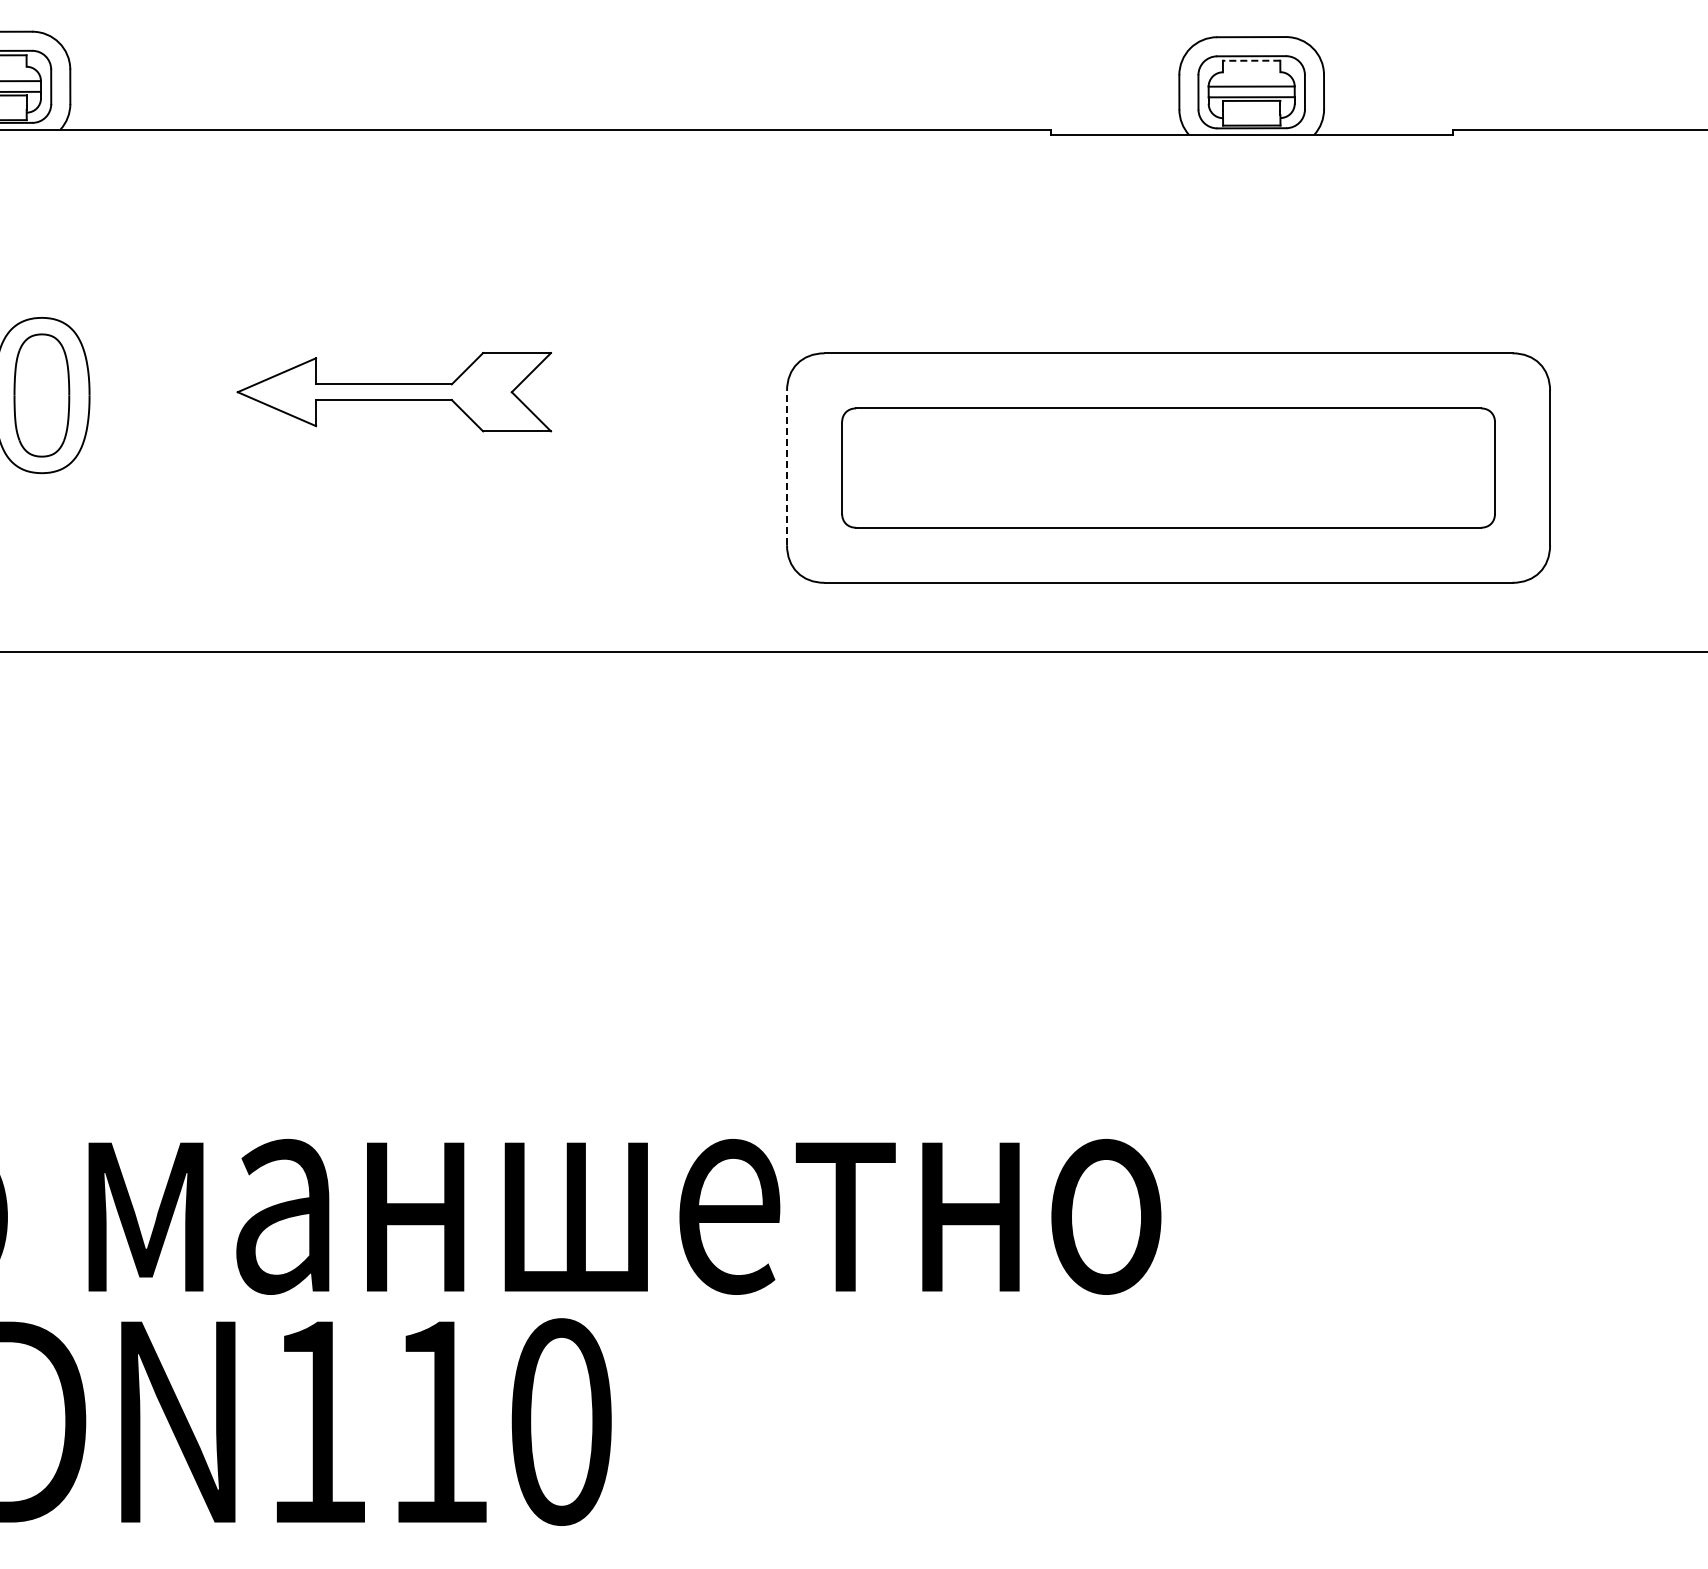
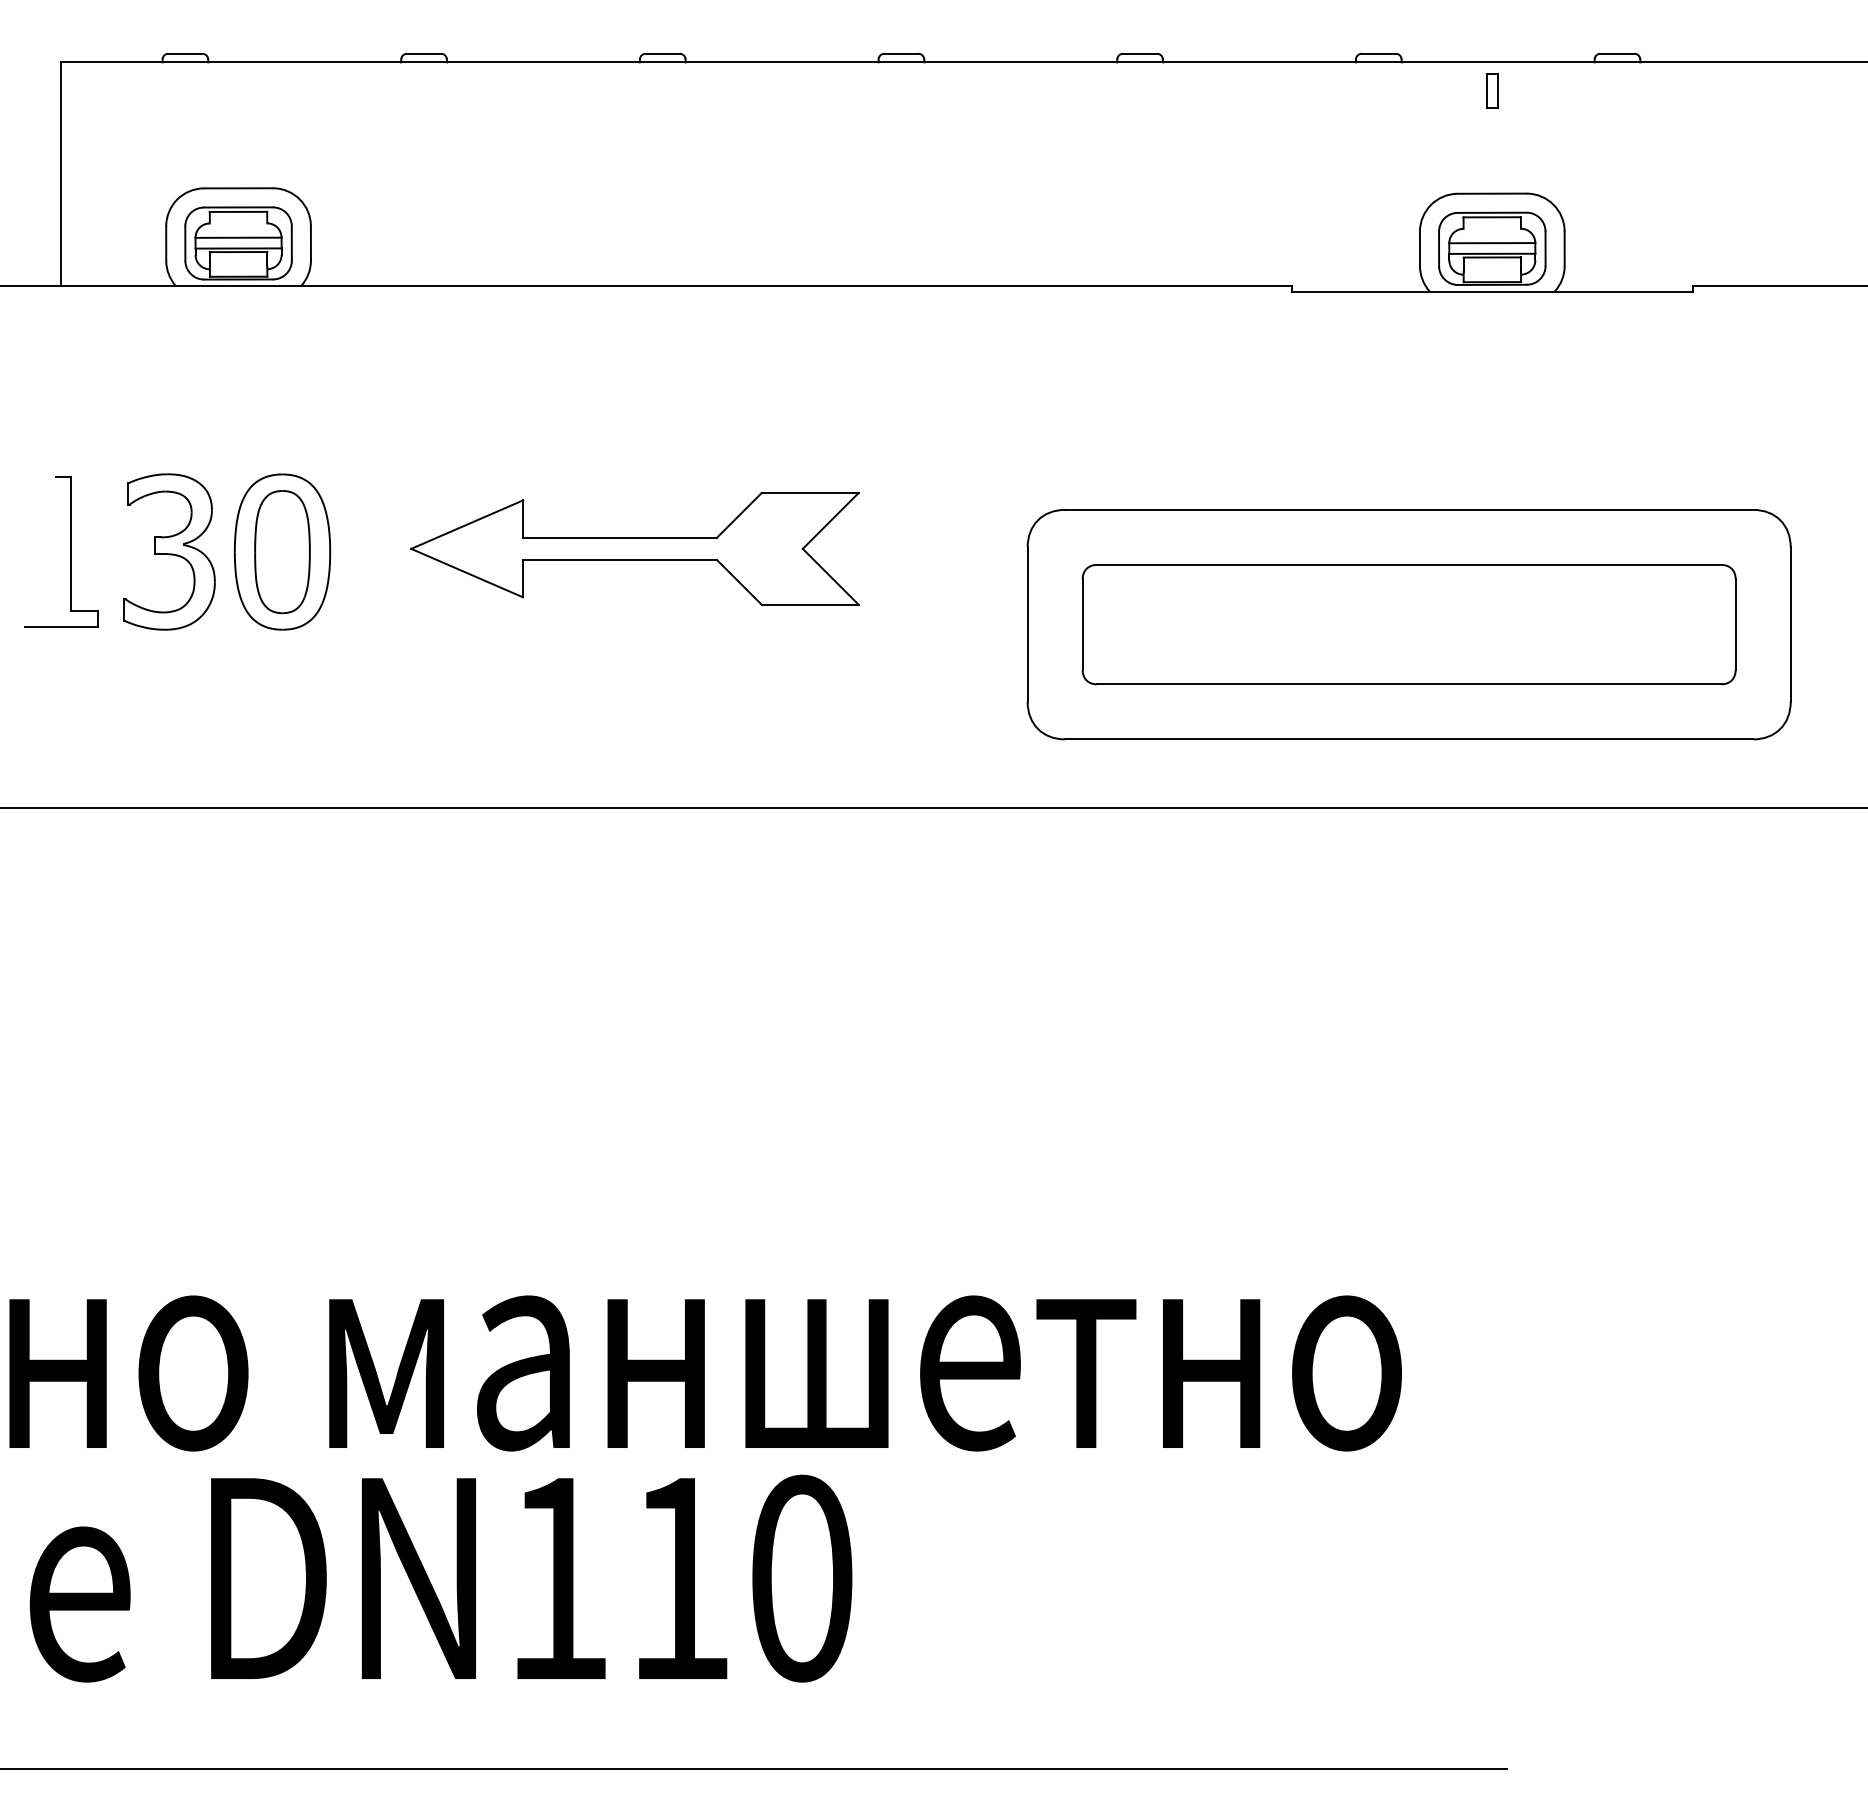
line: (1251, 60) -> (1492, 217), dashed -> solid
part: (393, 391) -> (634, 548), size x1.43
line: (786, 467) -> (1027, 624), dashed -> solid

